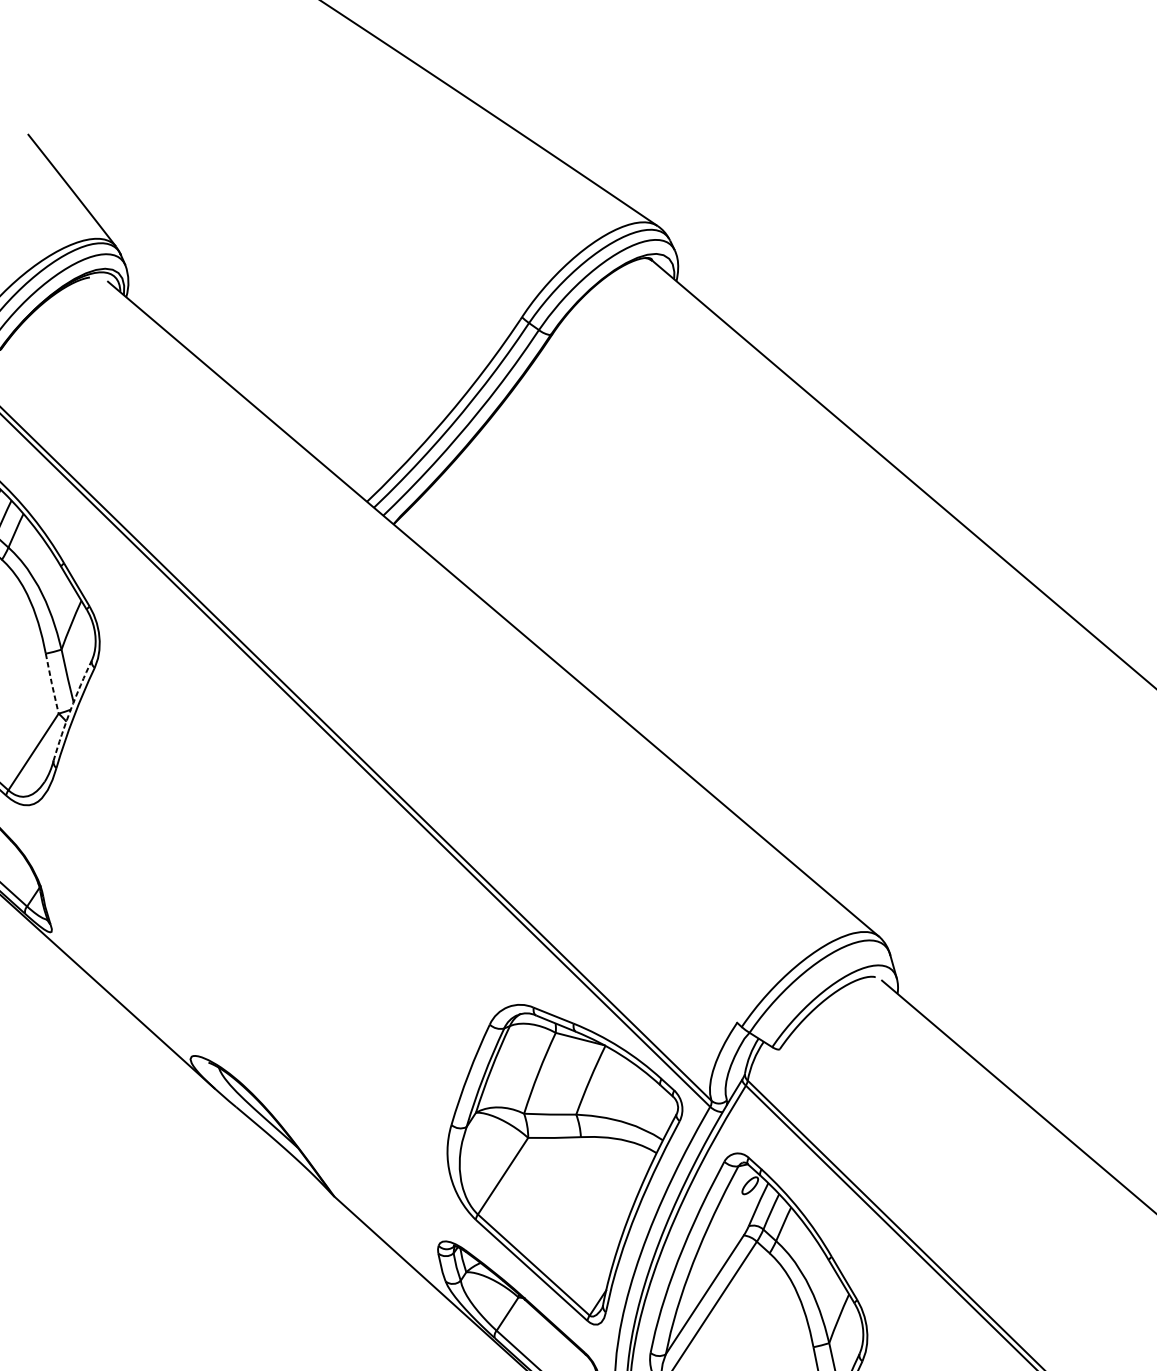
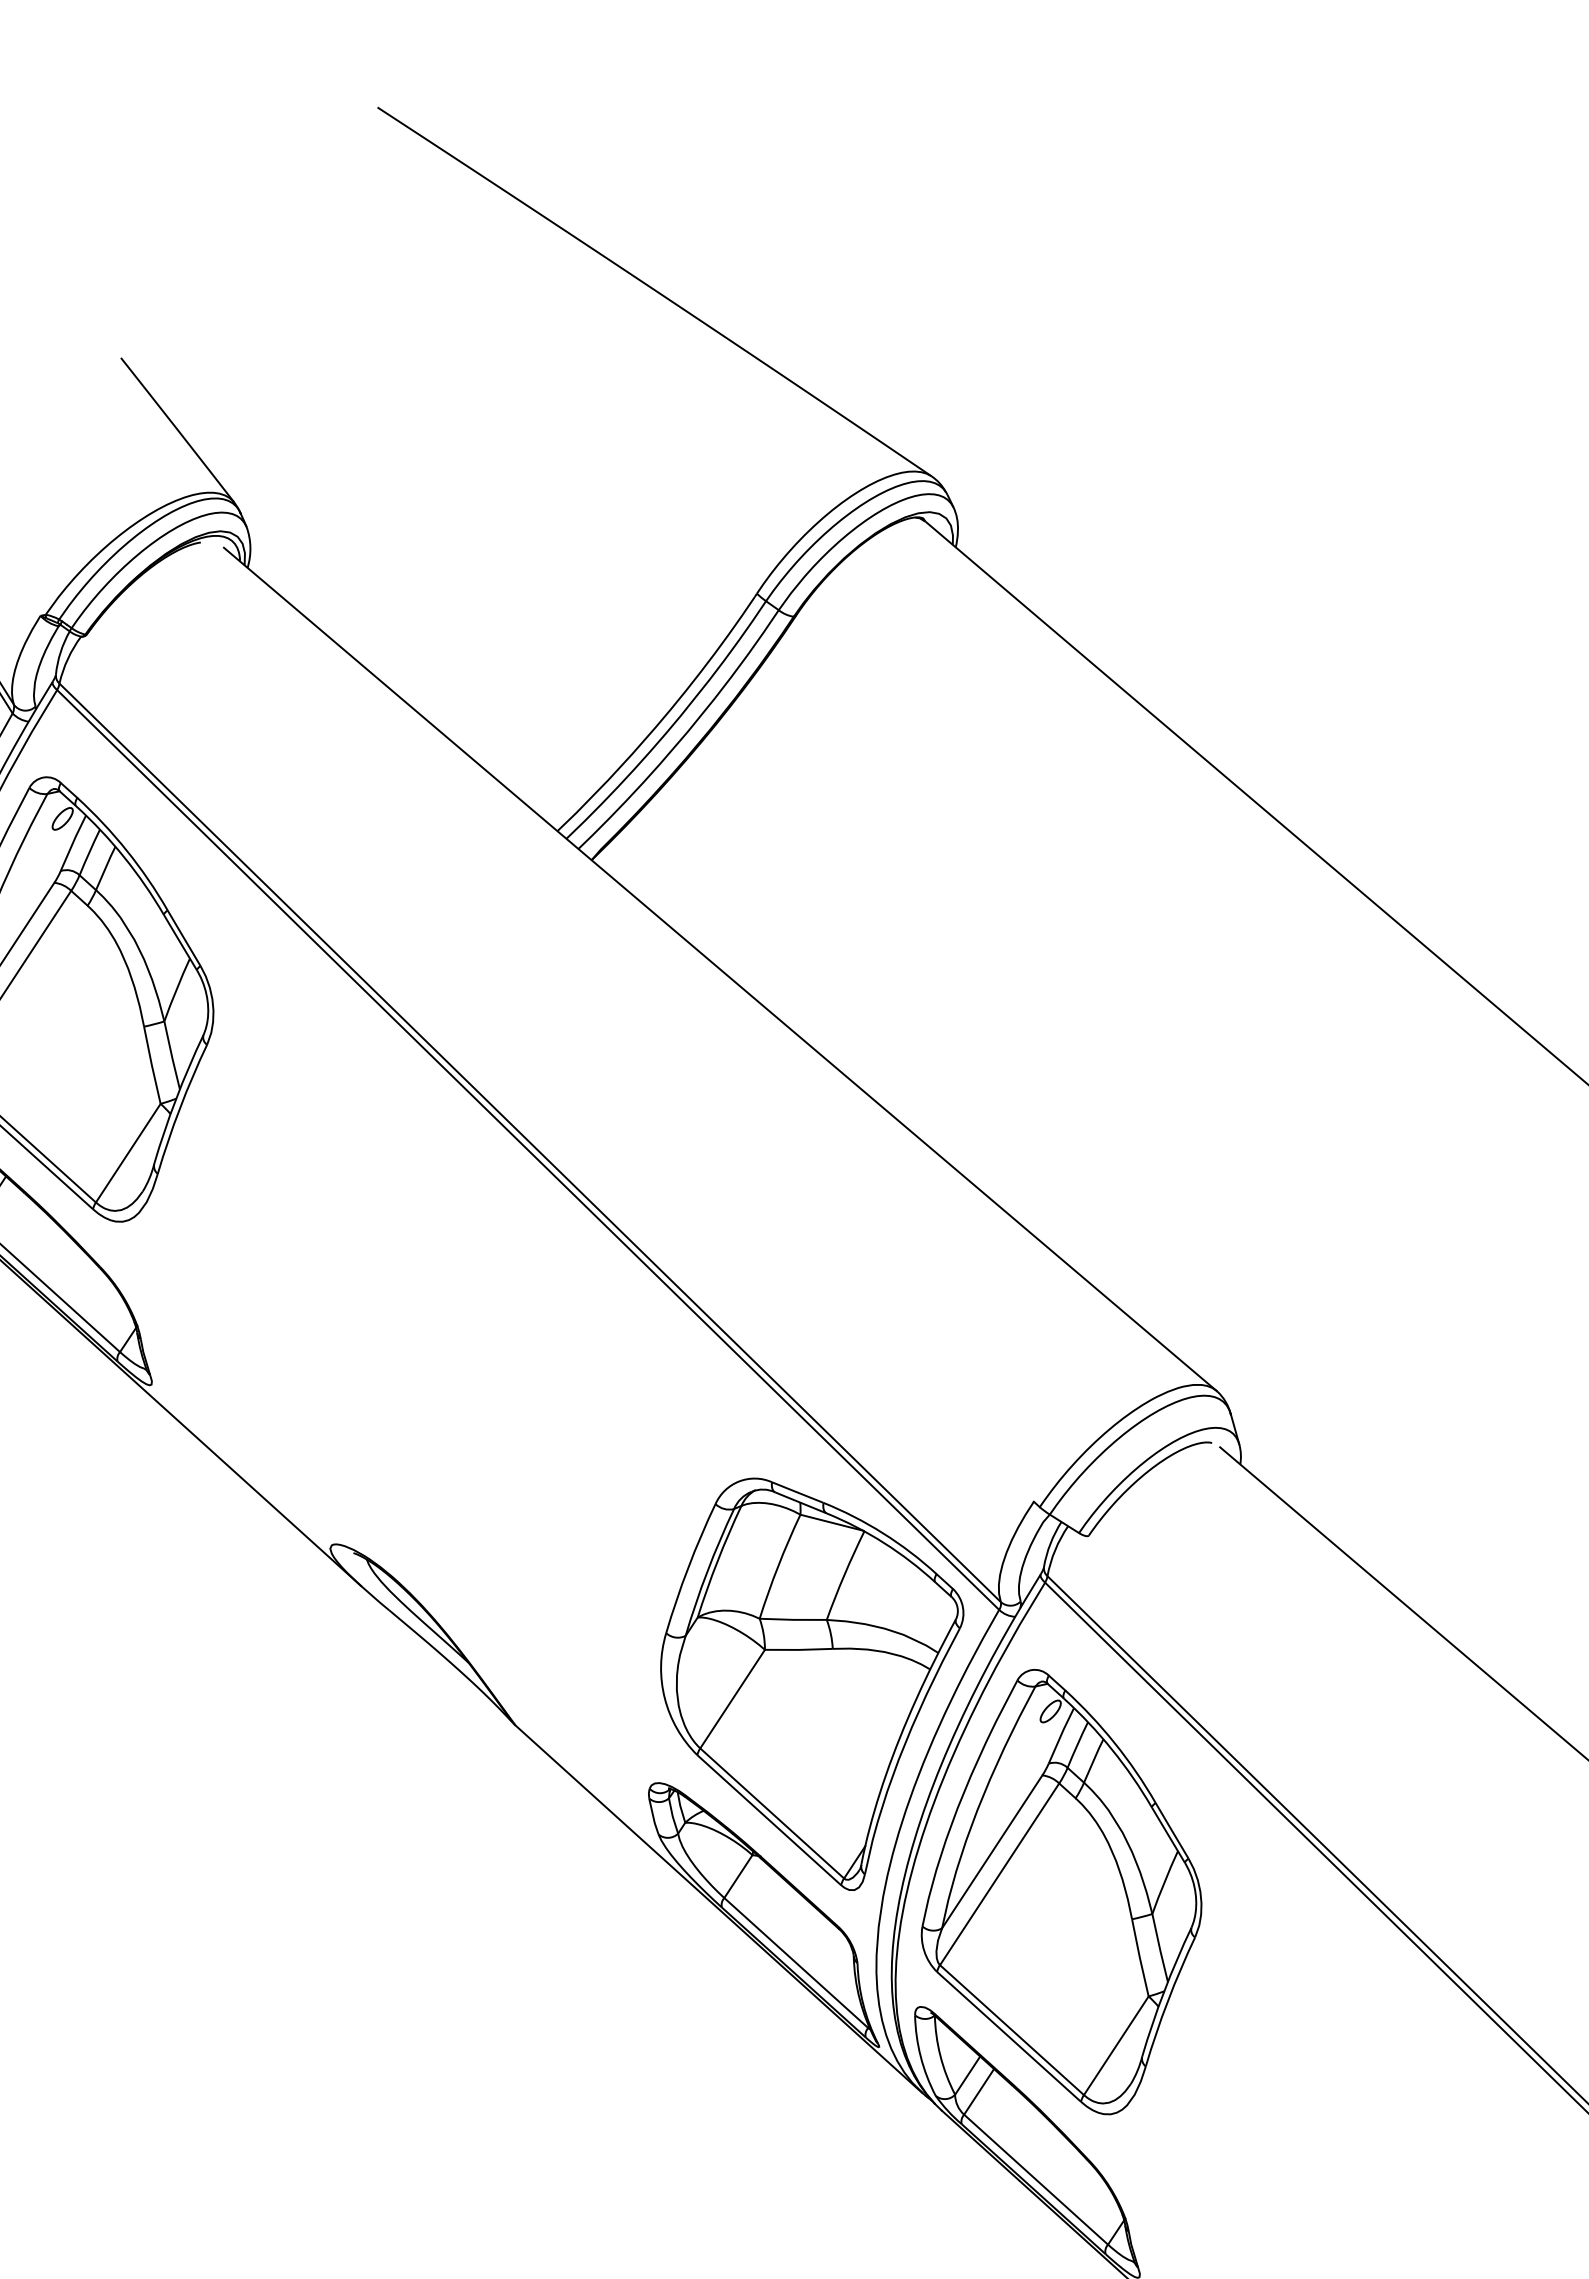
line: (51, 683) -> (151, 1065), dashed -> solid
arc: (70, 709) -> (176, 1098), dashed -> solid

